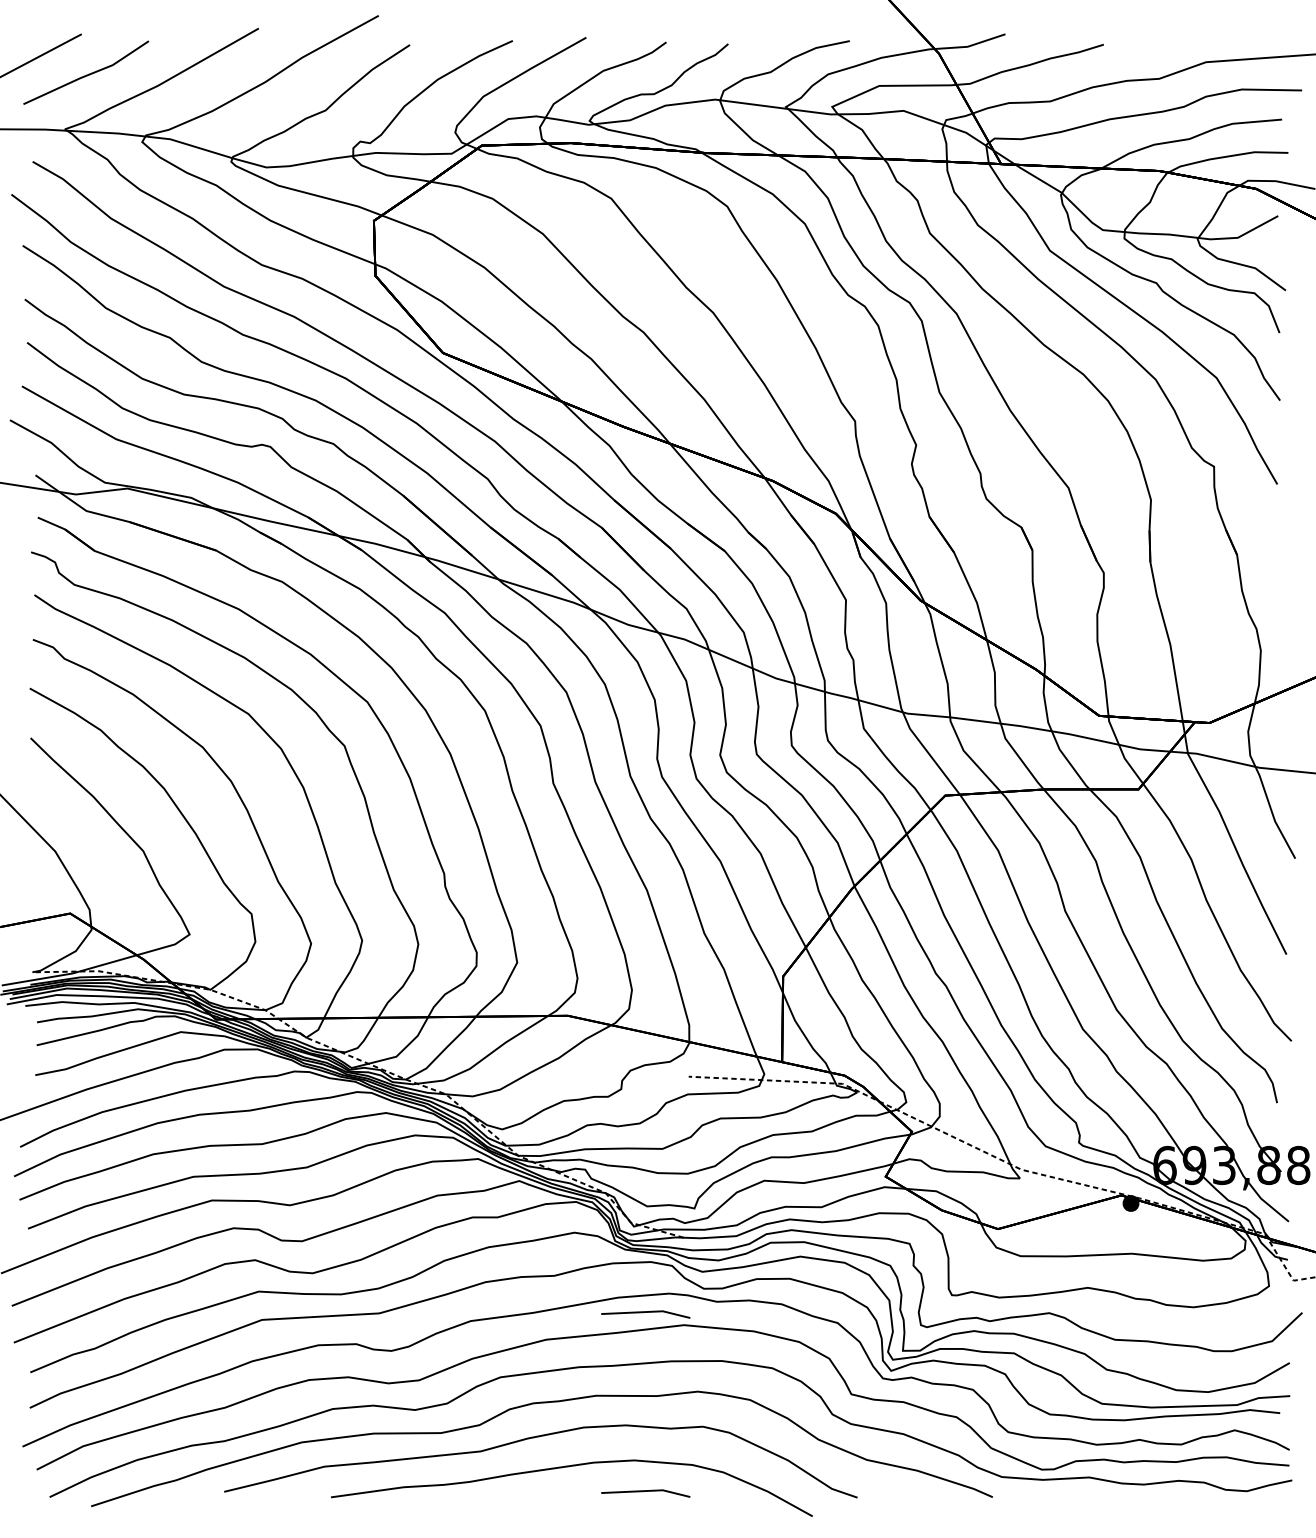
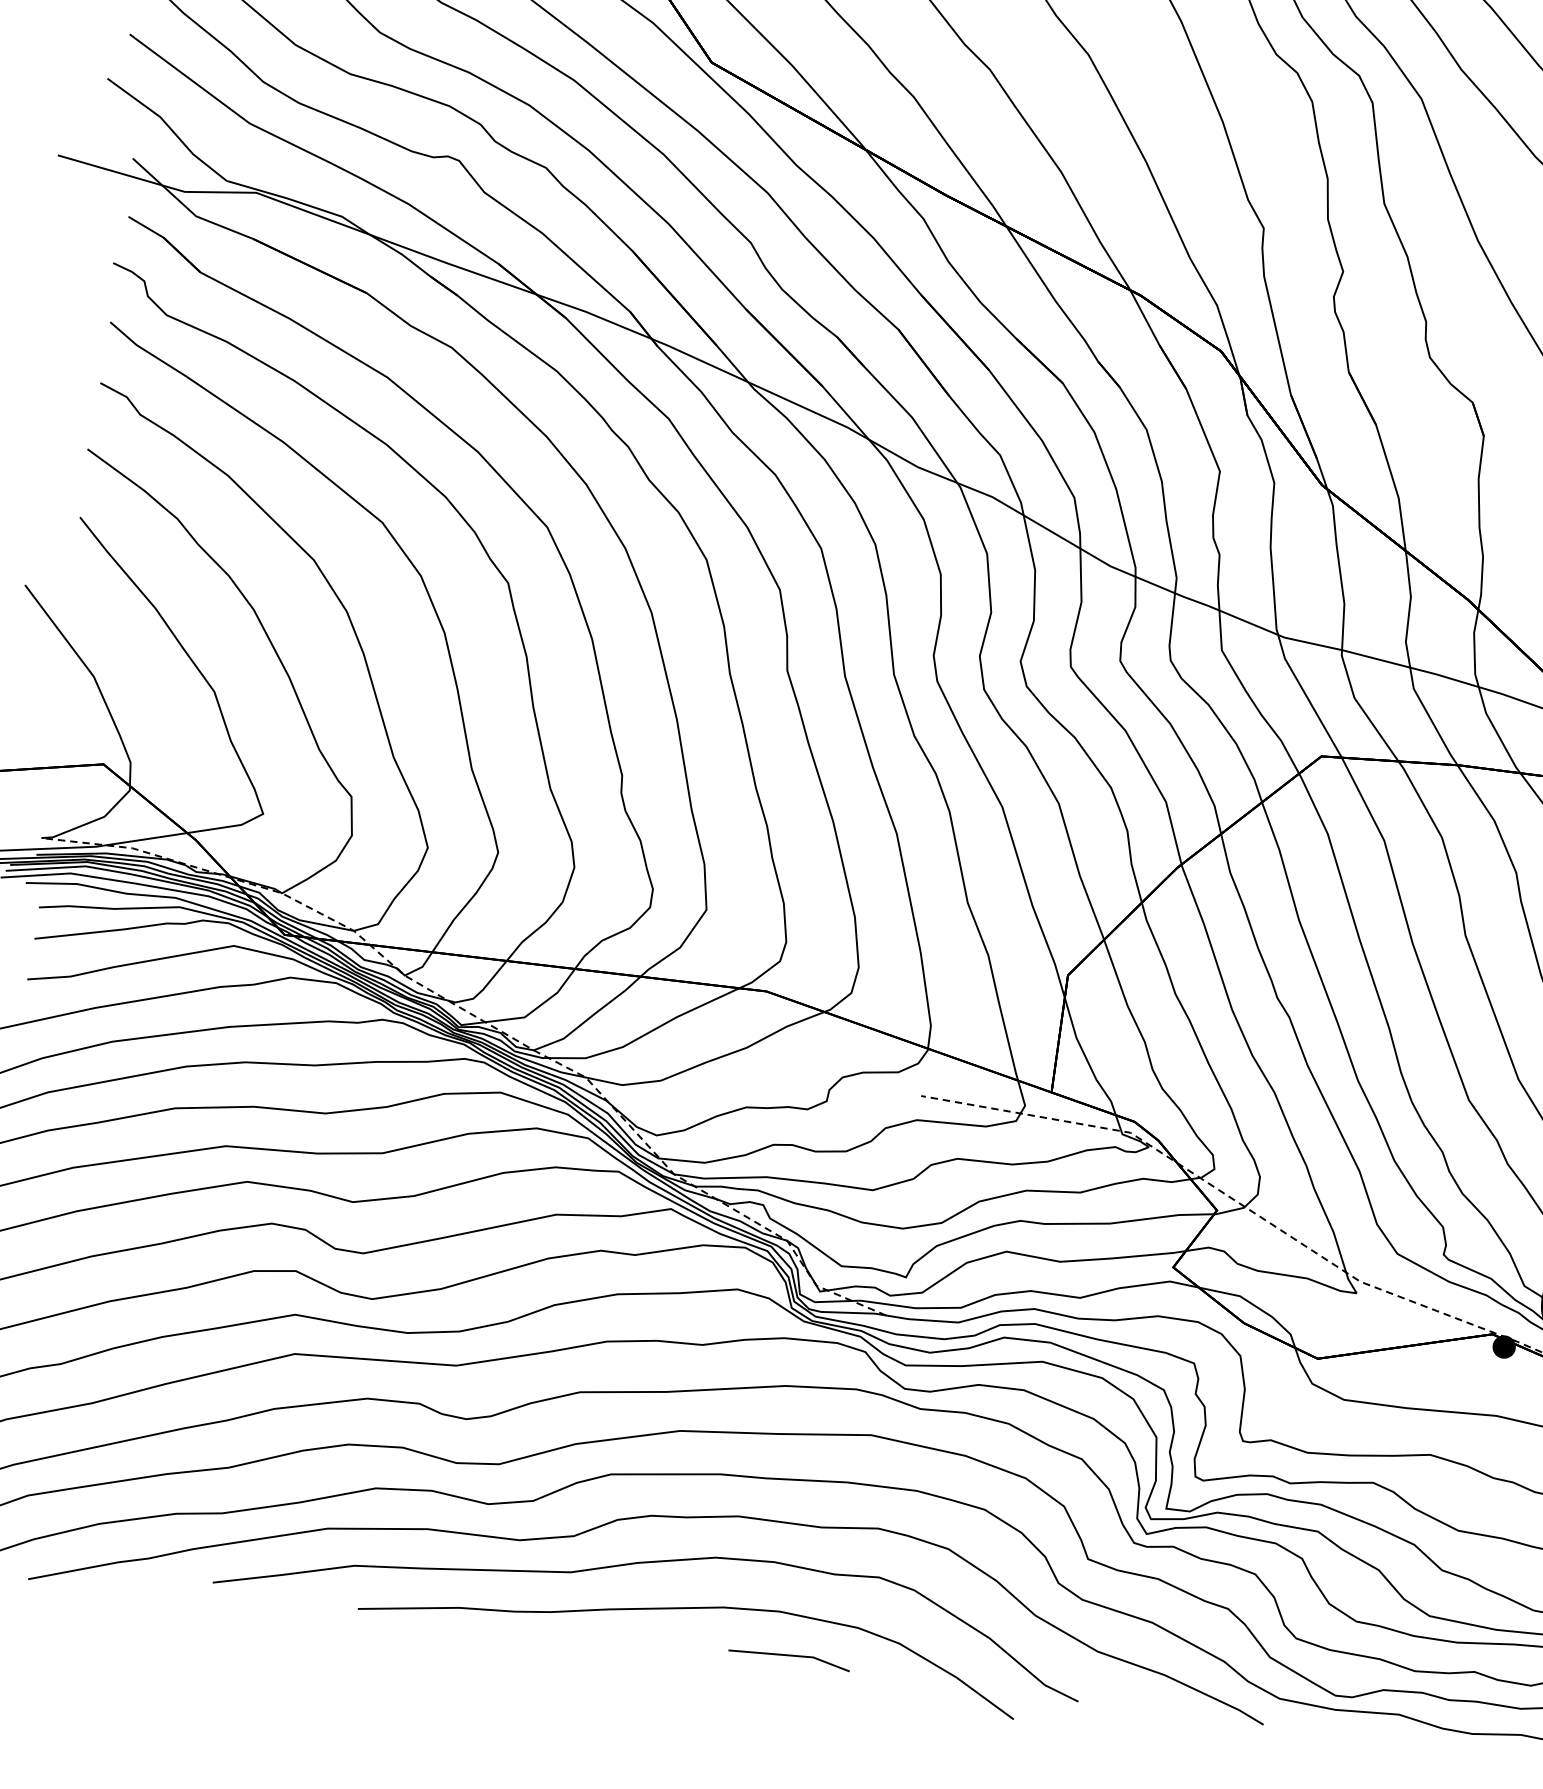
line: (645, 1312) -> (820, 1411), removed

